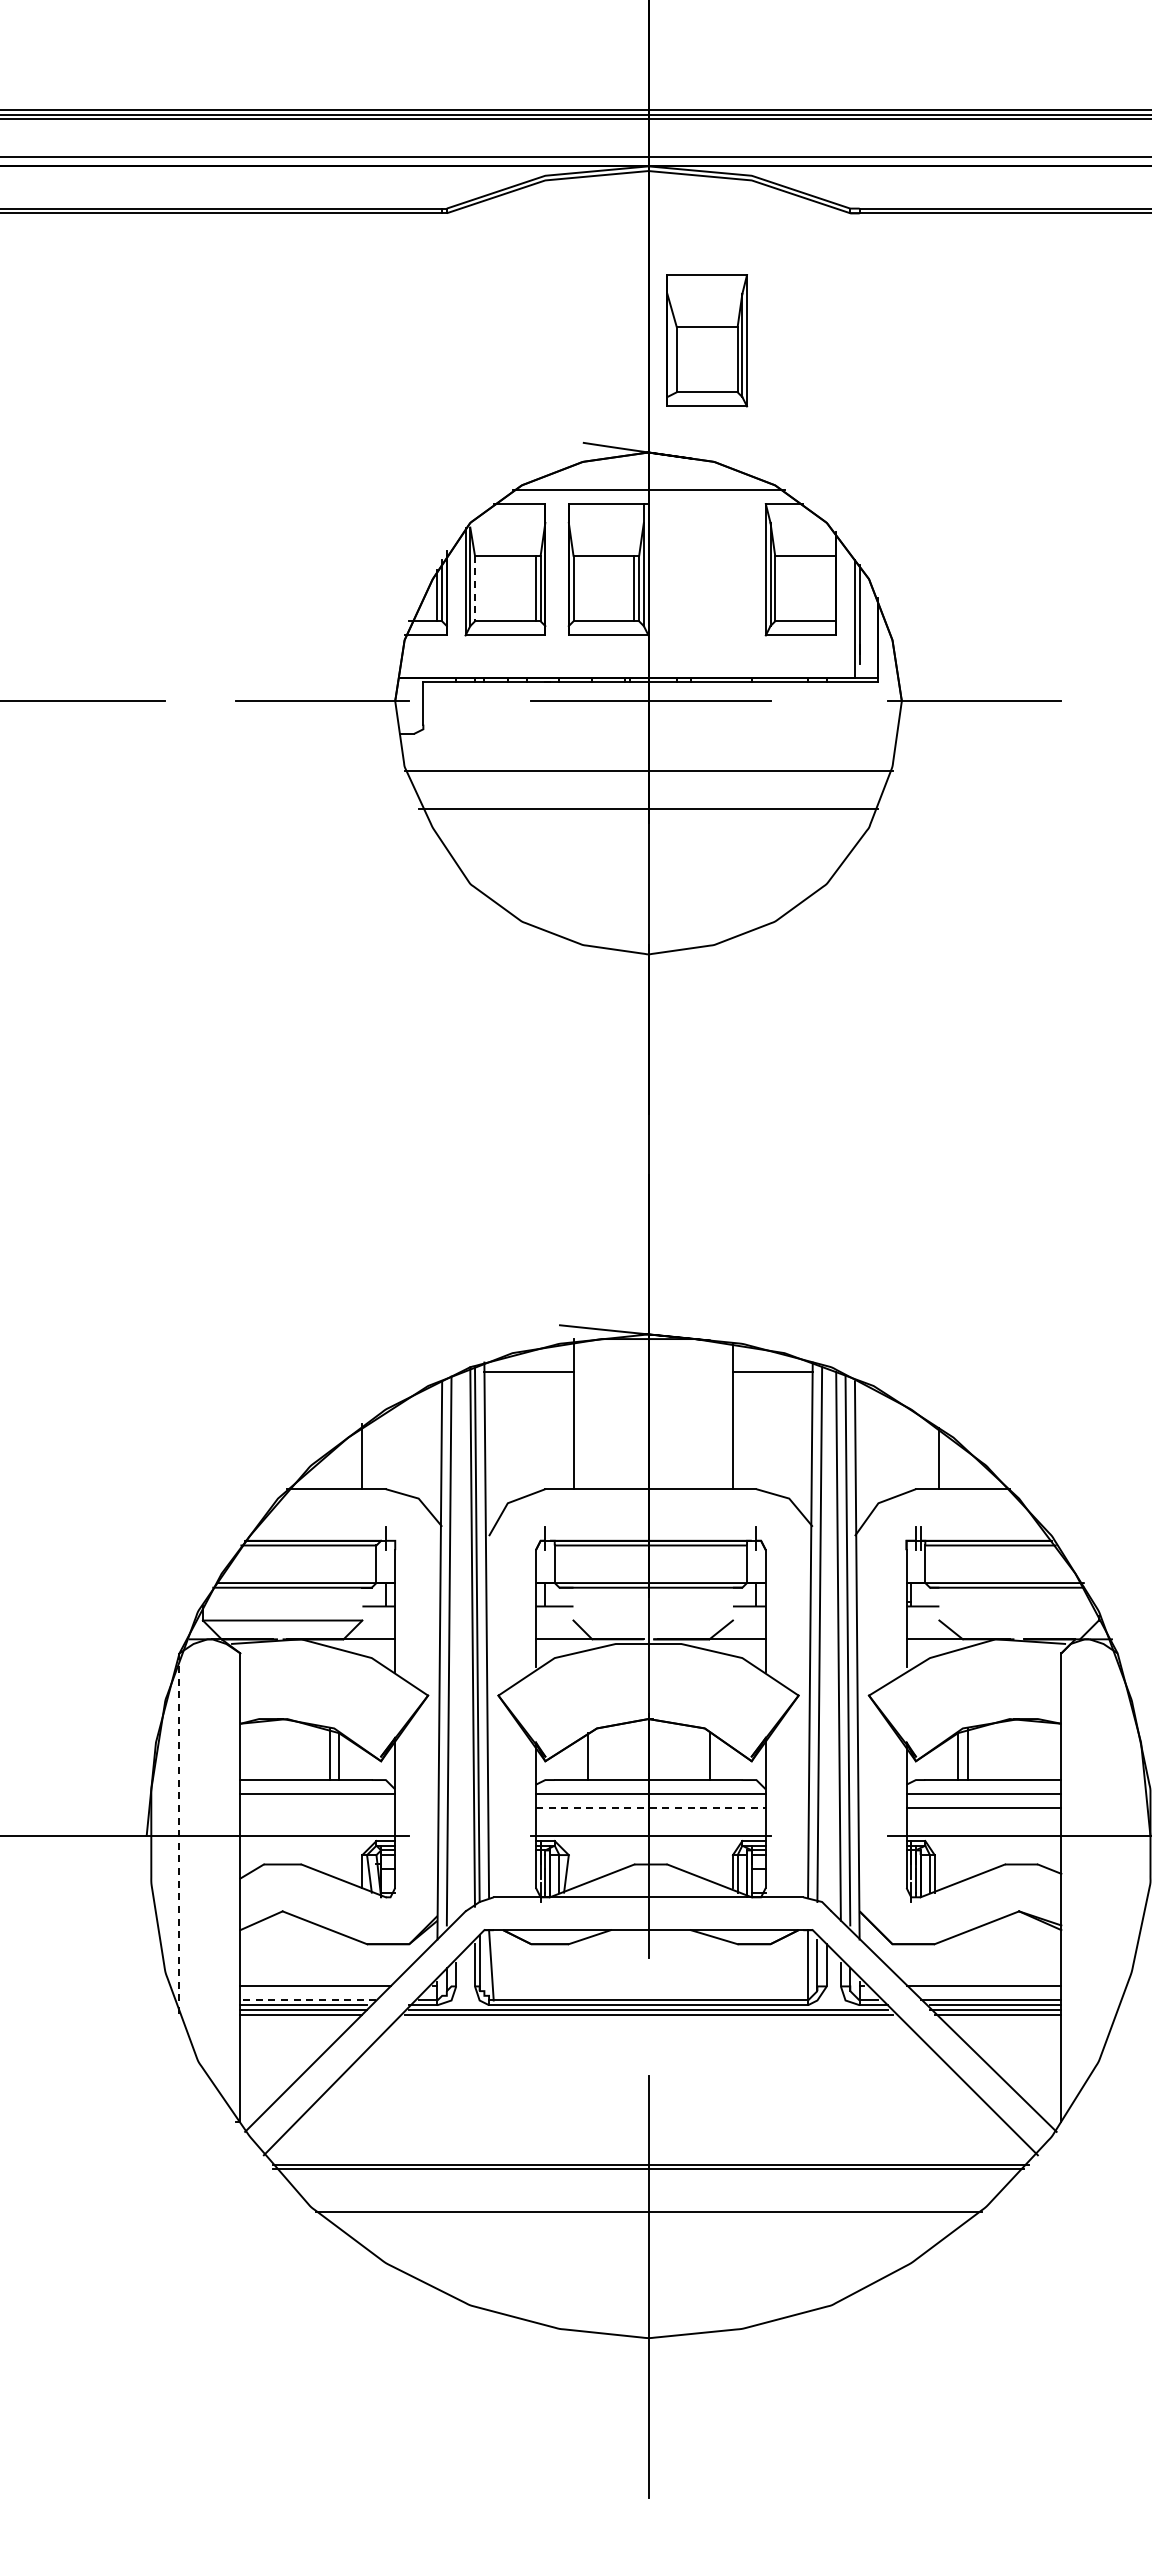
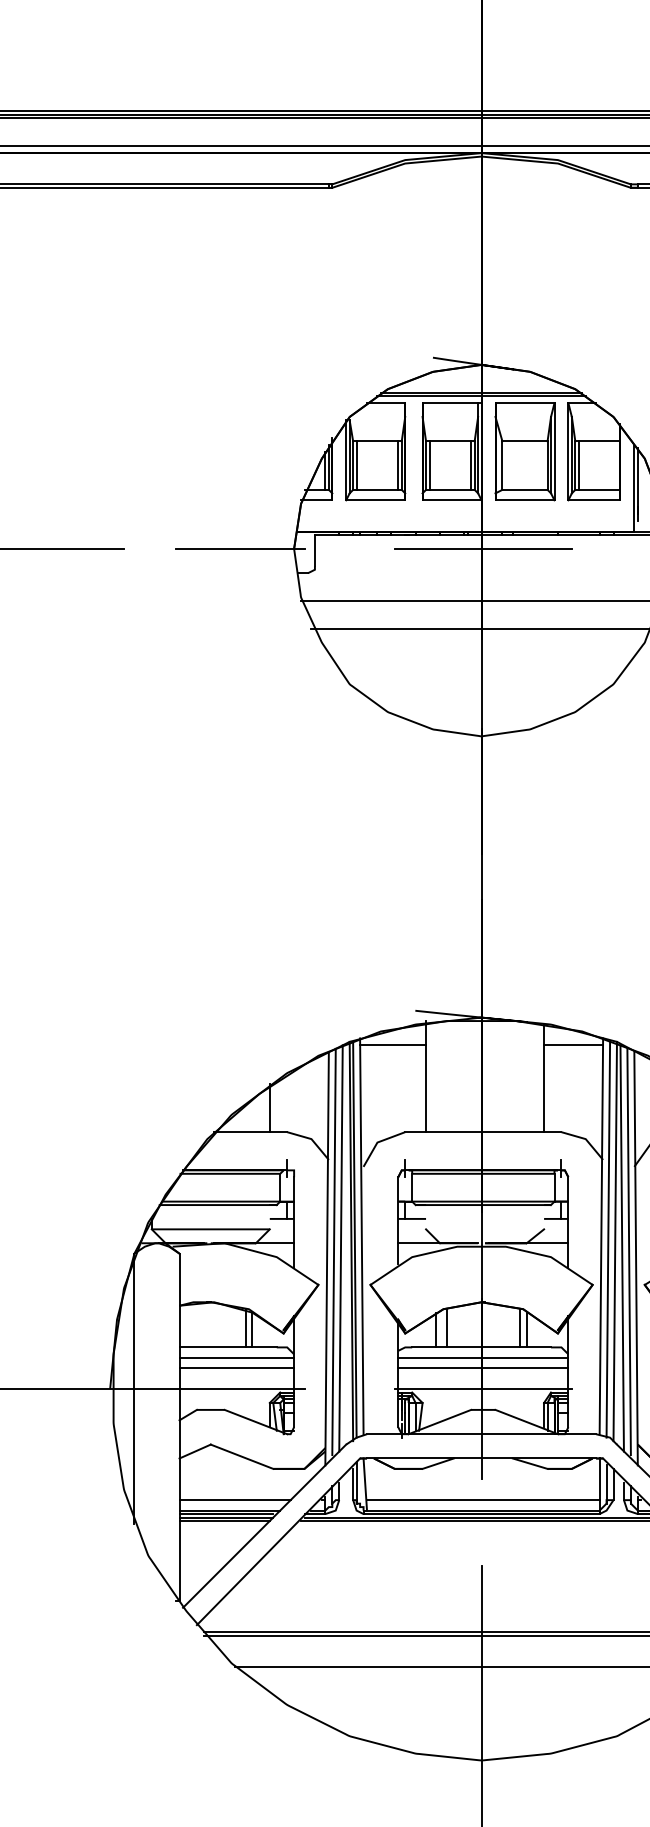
part: (707, 340) -> (525, 451), moved
line: (648, 494) -> (481, 395), added
line: (474, 588) -> (352, 465), dashed -> solid
line: (479, 588) -> (356, 465), added
line: (578, 588) -> (429, 465), added
line: (779, 588) -> (578, 465), added
line: (828, 1636) -> (614, 1241), added
line: (458, 1645) -> (340, 1247), added
line: (601, 1754) -> (446, 1328), added
line: (700, 1754) -> (520, 1328), added
line: (317, 1808) -> (236, 1368), added
line: (650, 1808) -> (483, 1368), dashed -> solid
line: (179, 1836) -> (134, 1389), dashed -> solid
line: (650, 1986) -> (483, 1500), added
line: (307, 2000) -> (229, 1510), dashed -> solid

